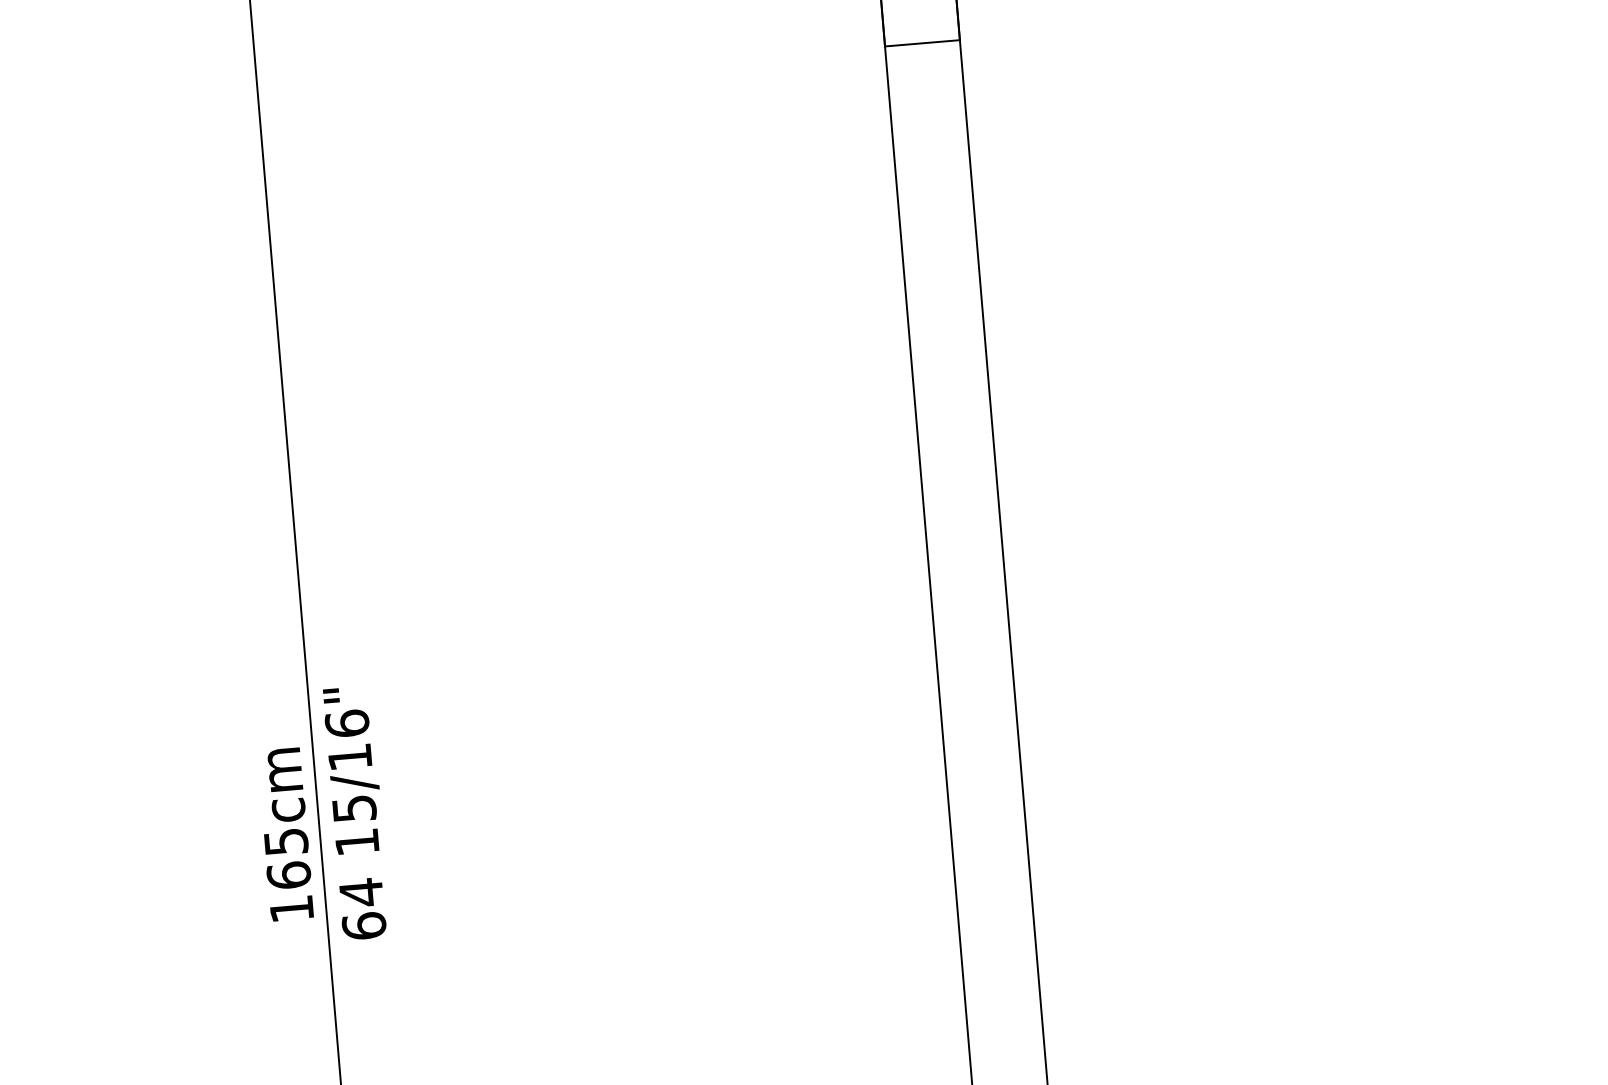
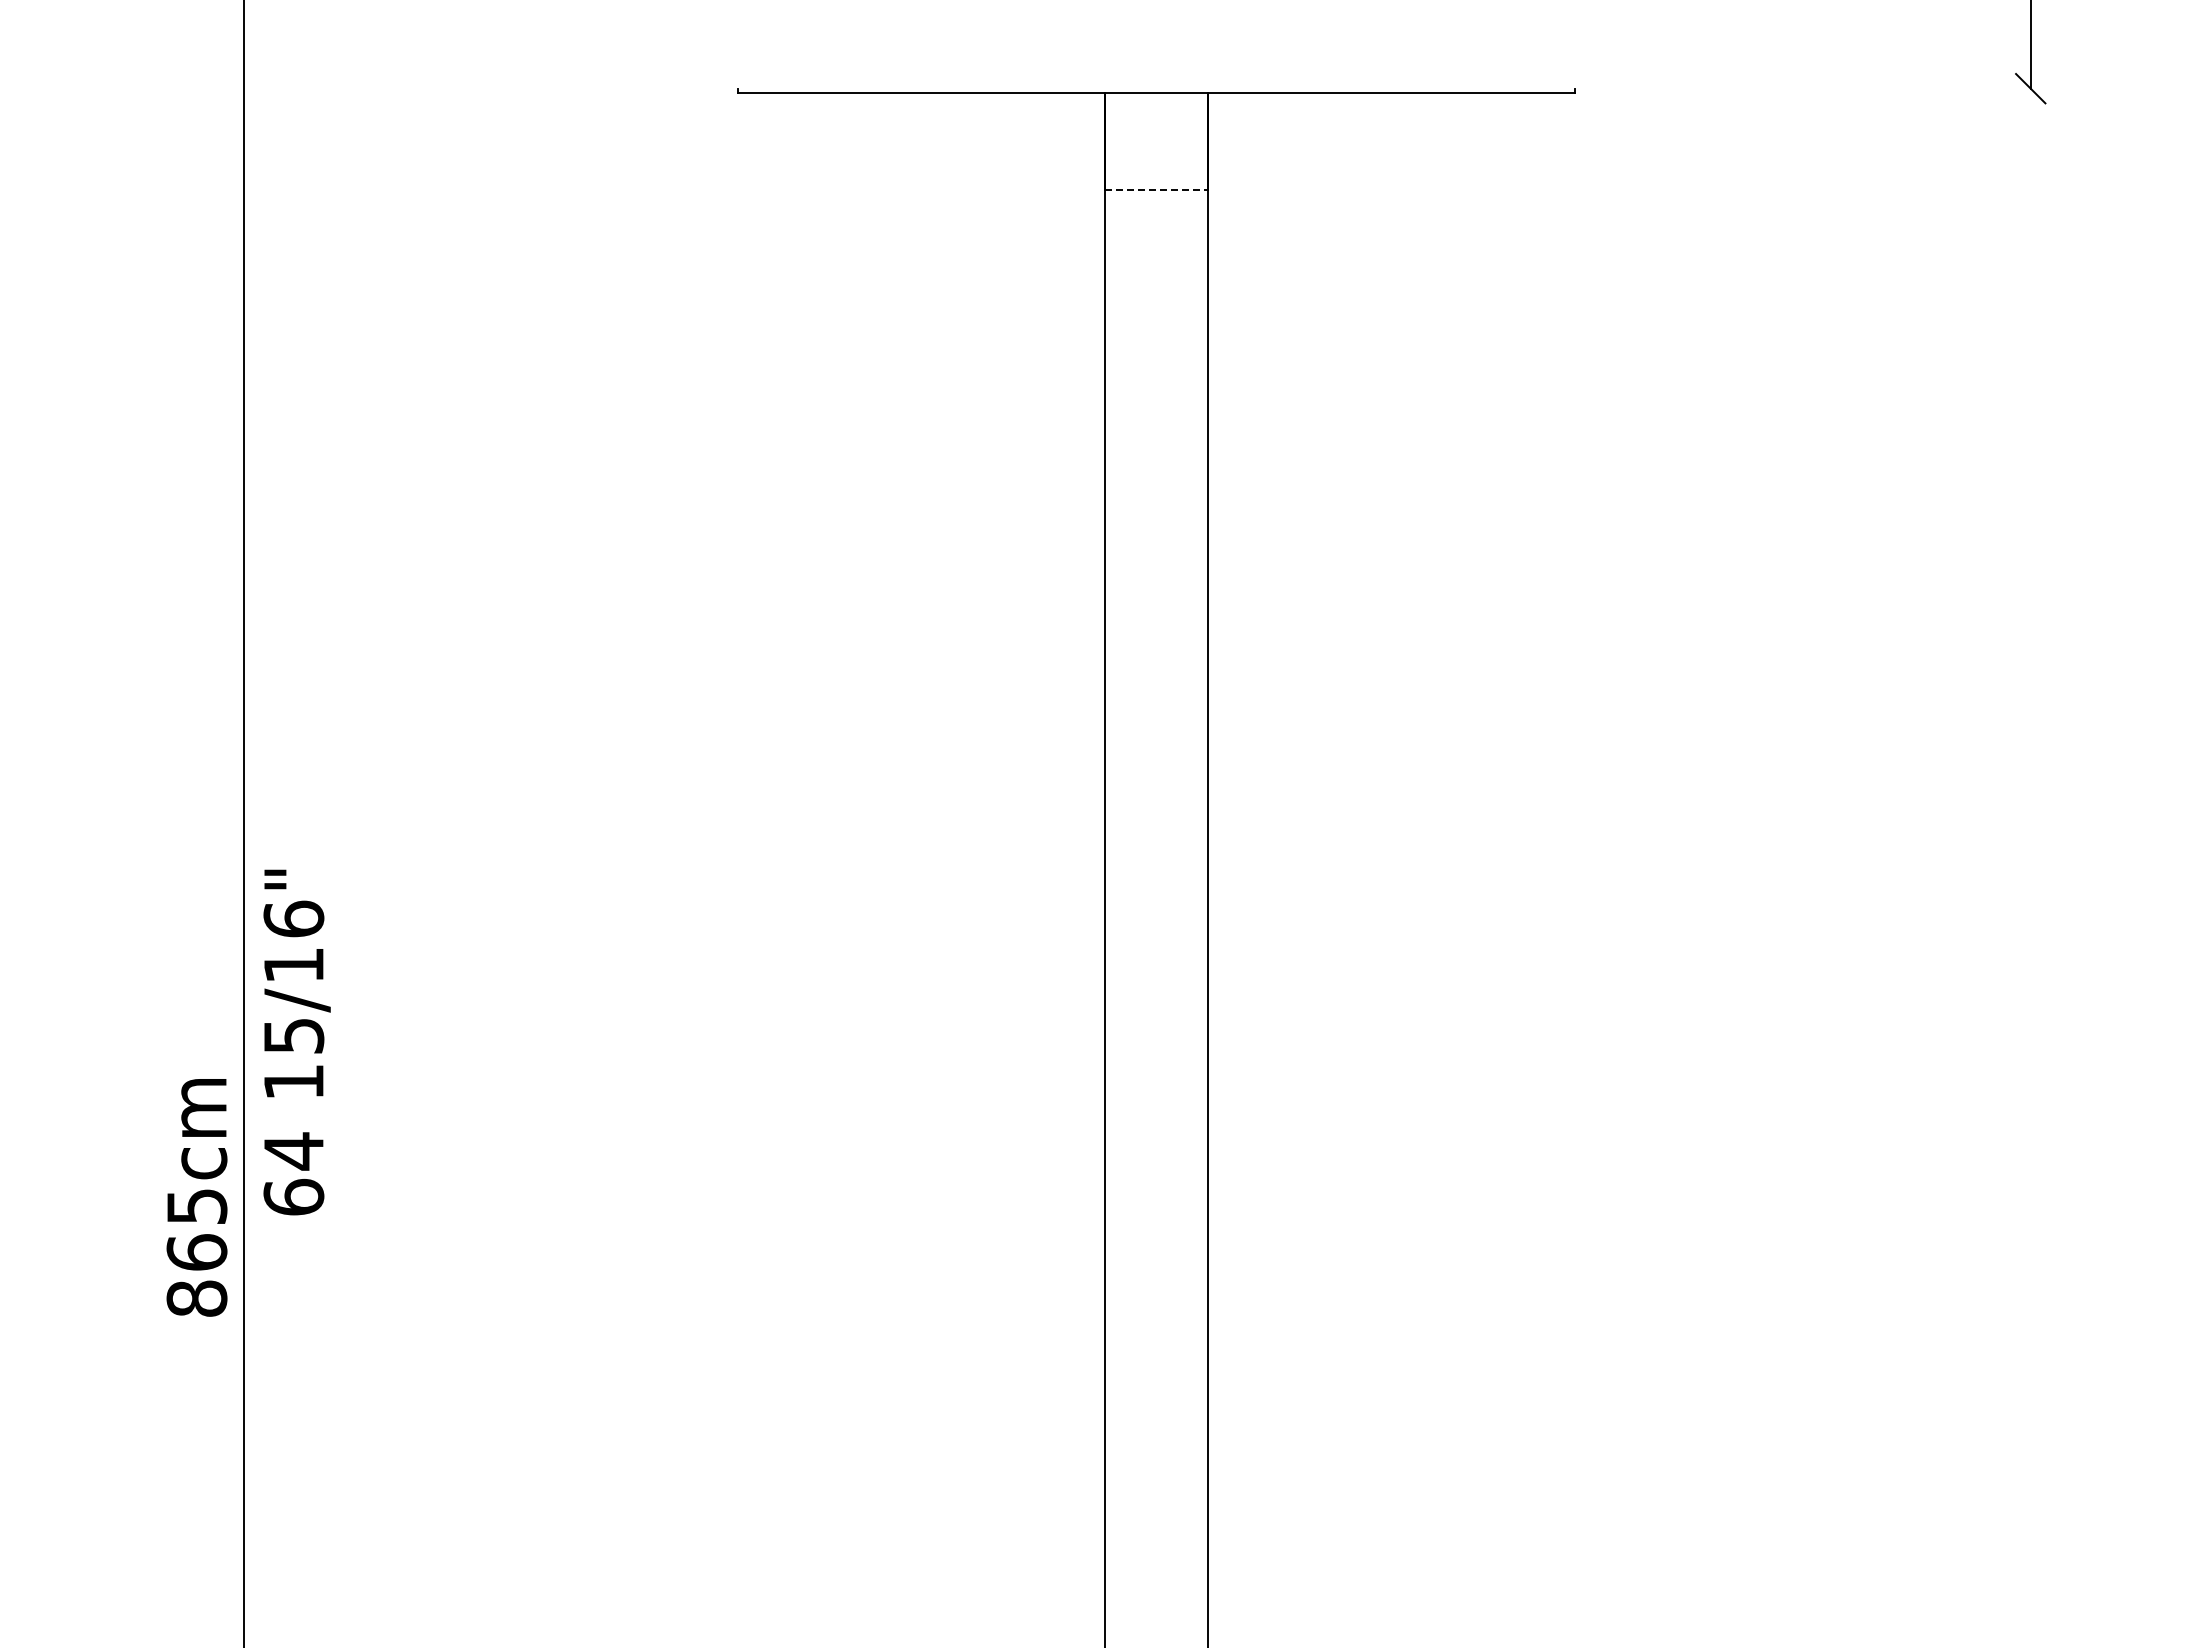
line: (923, 43) -> (1157, 189), solid -> dashed
text: (356, 813) -> (296, 1042), moved
text: (291, 908) -> (196, 1298), 165cm -> 865cm

